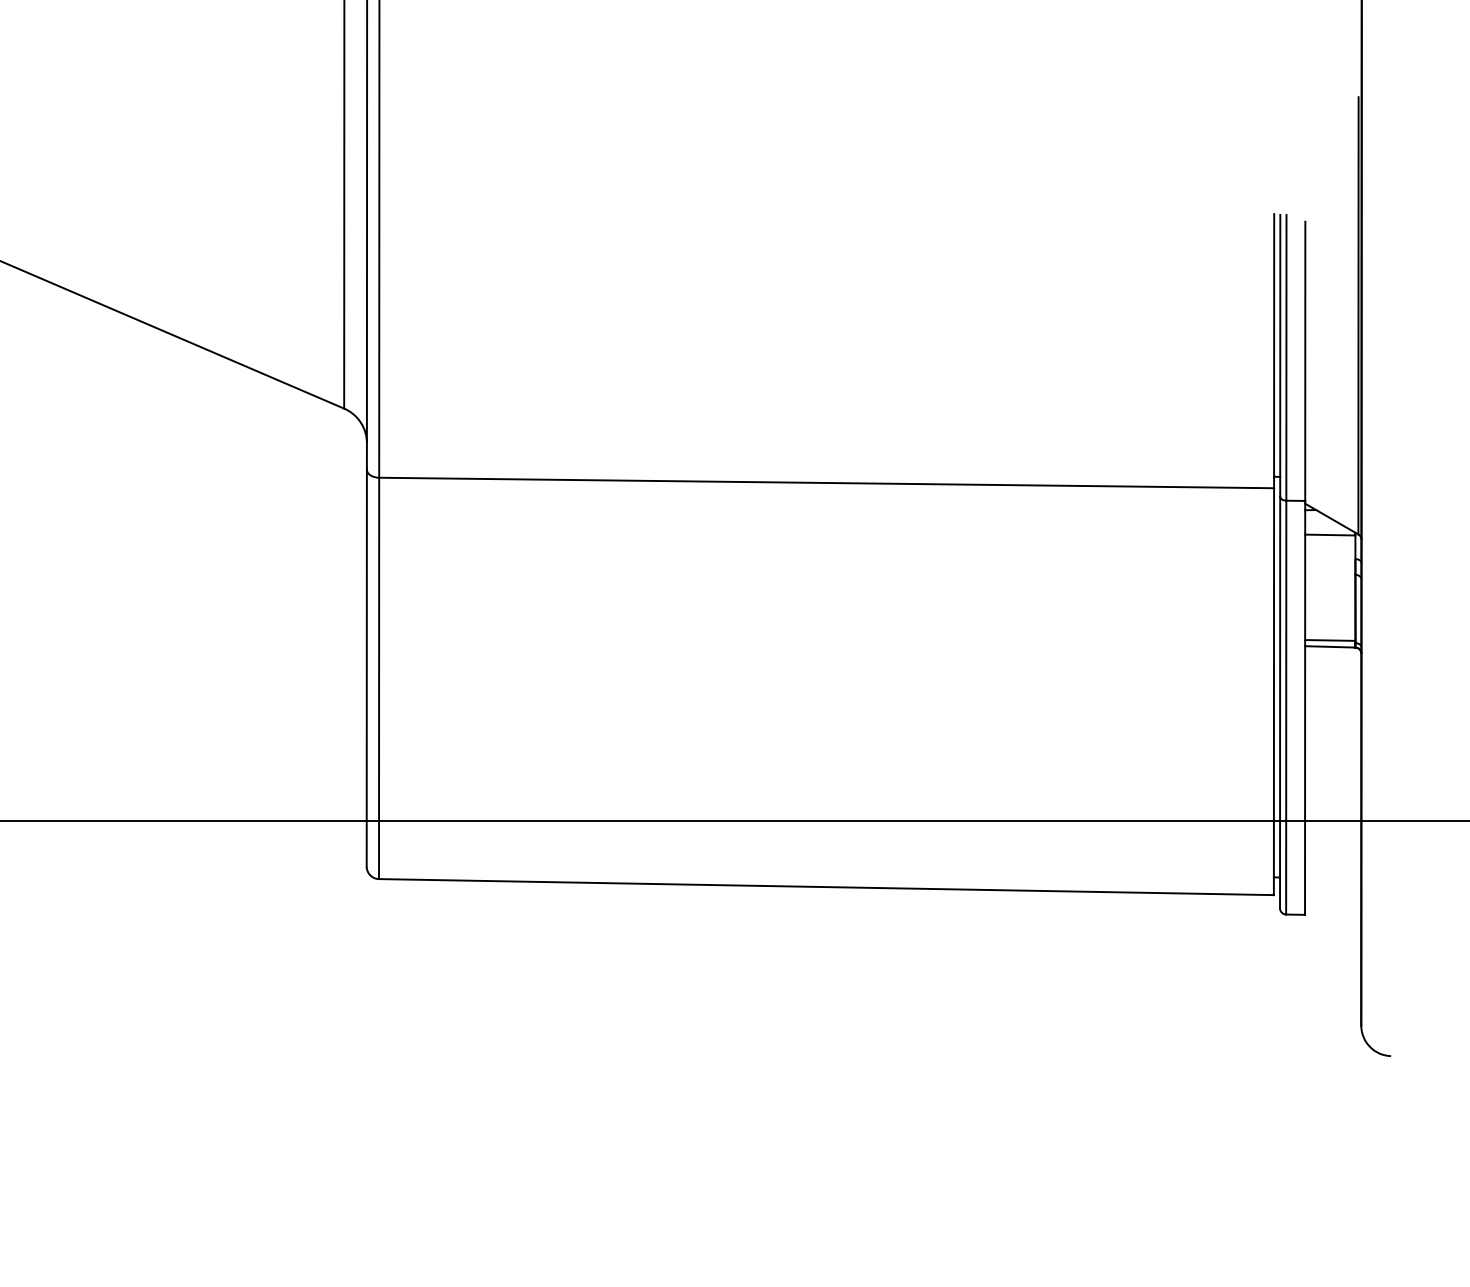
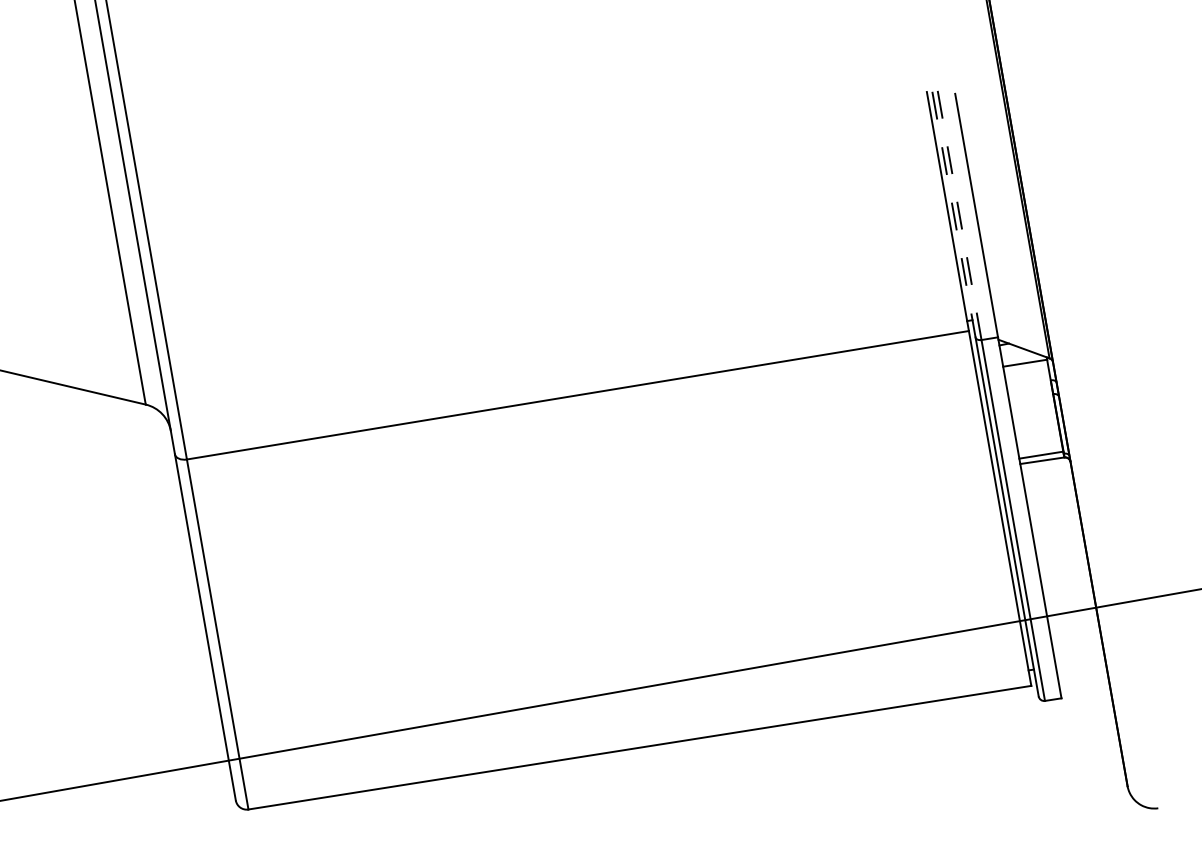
line: (1280, 355) -> (954, 214), solid -> dashed
line: (1286, 357) -> (959, 215), solid -> dashed

